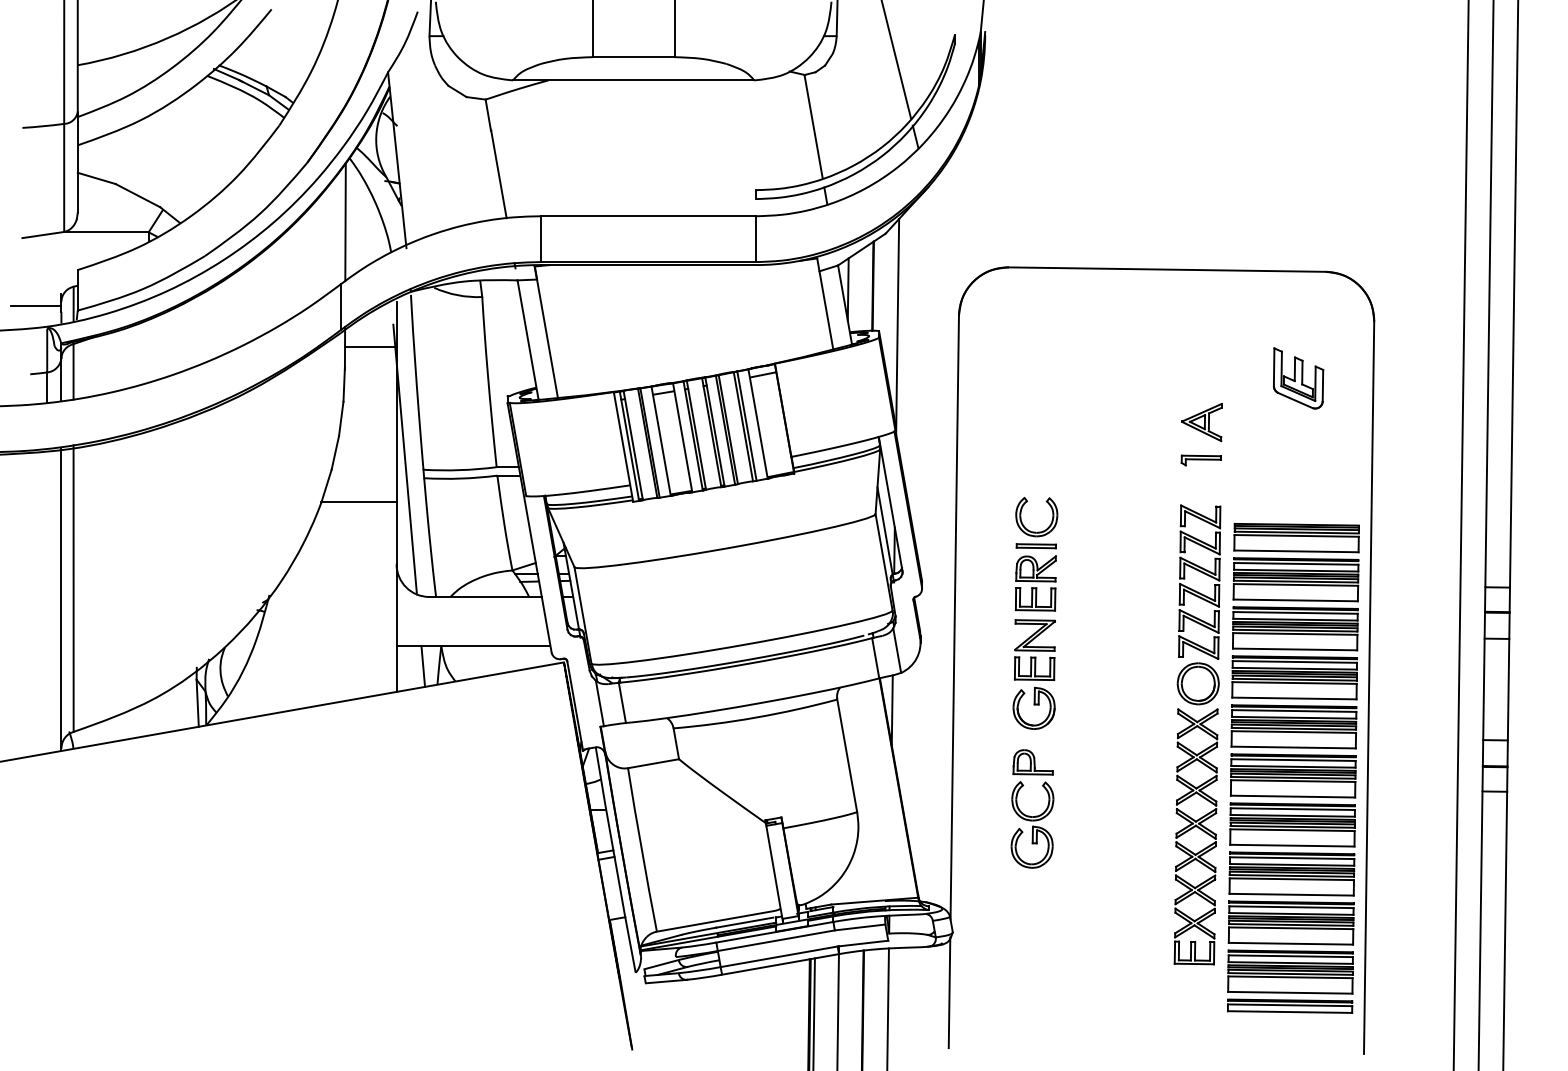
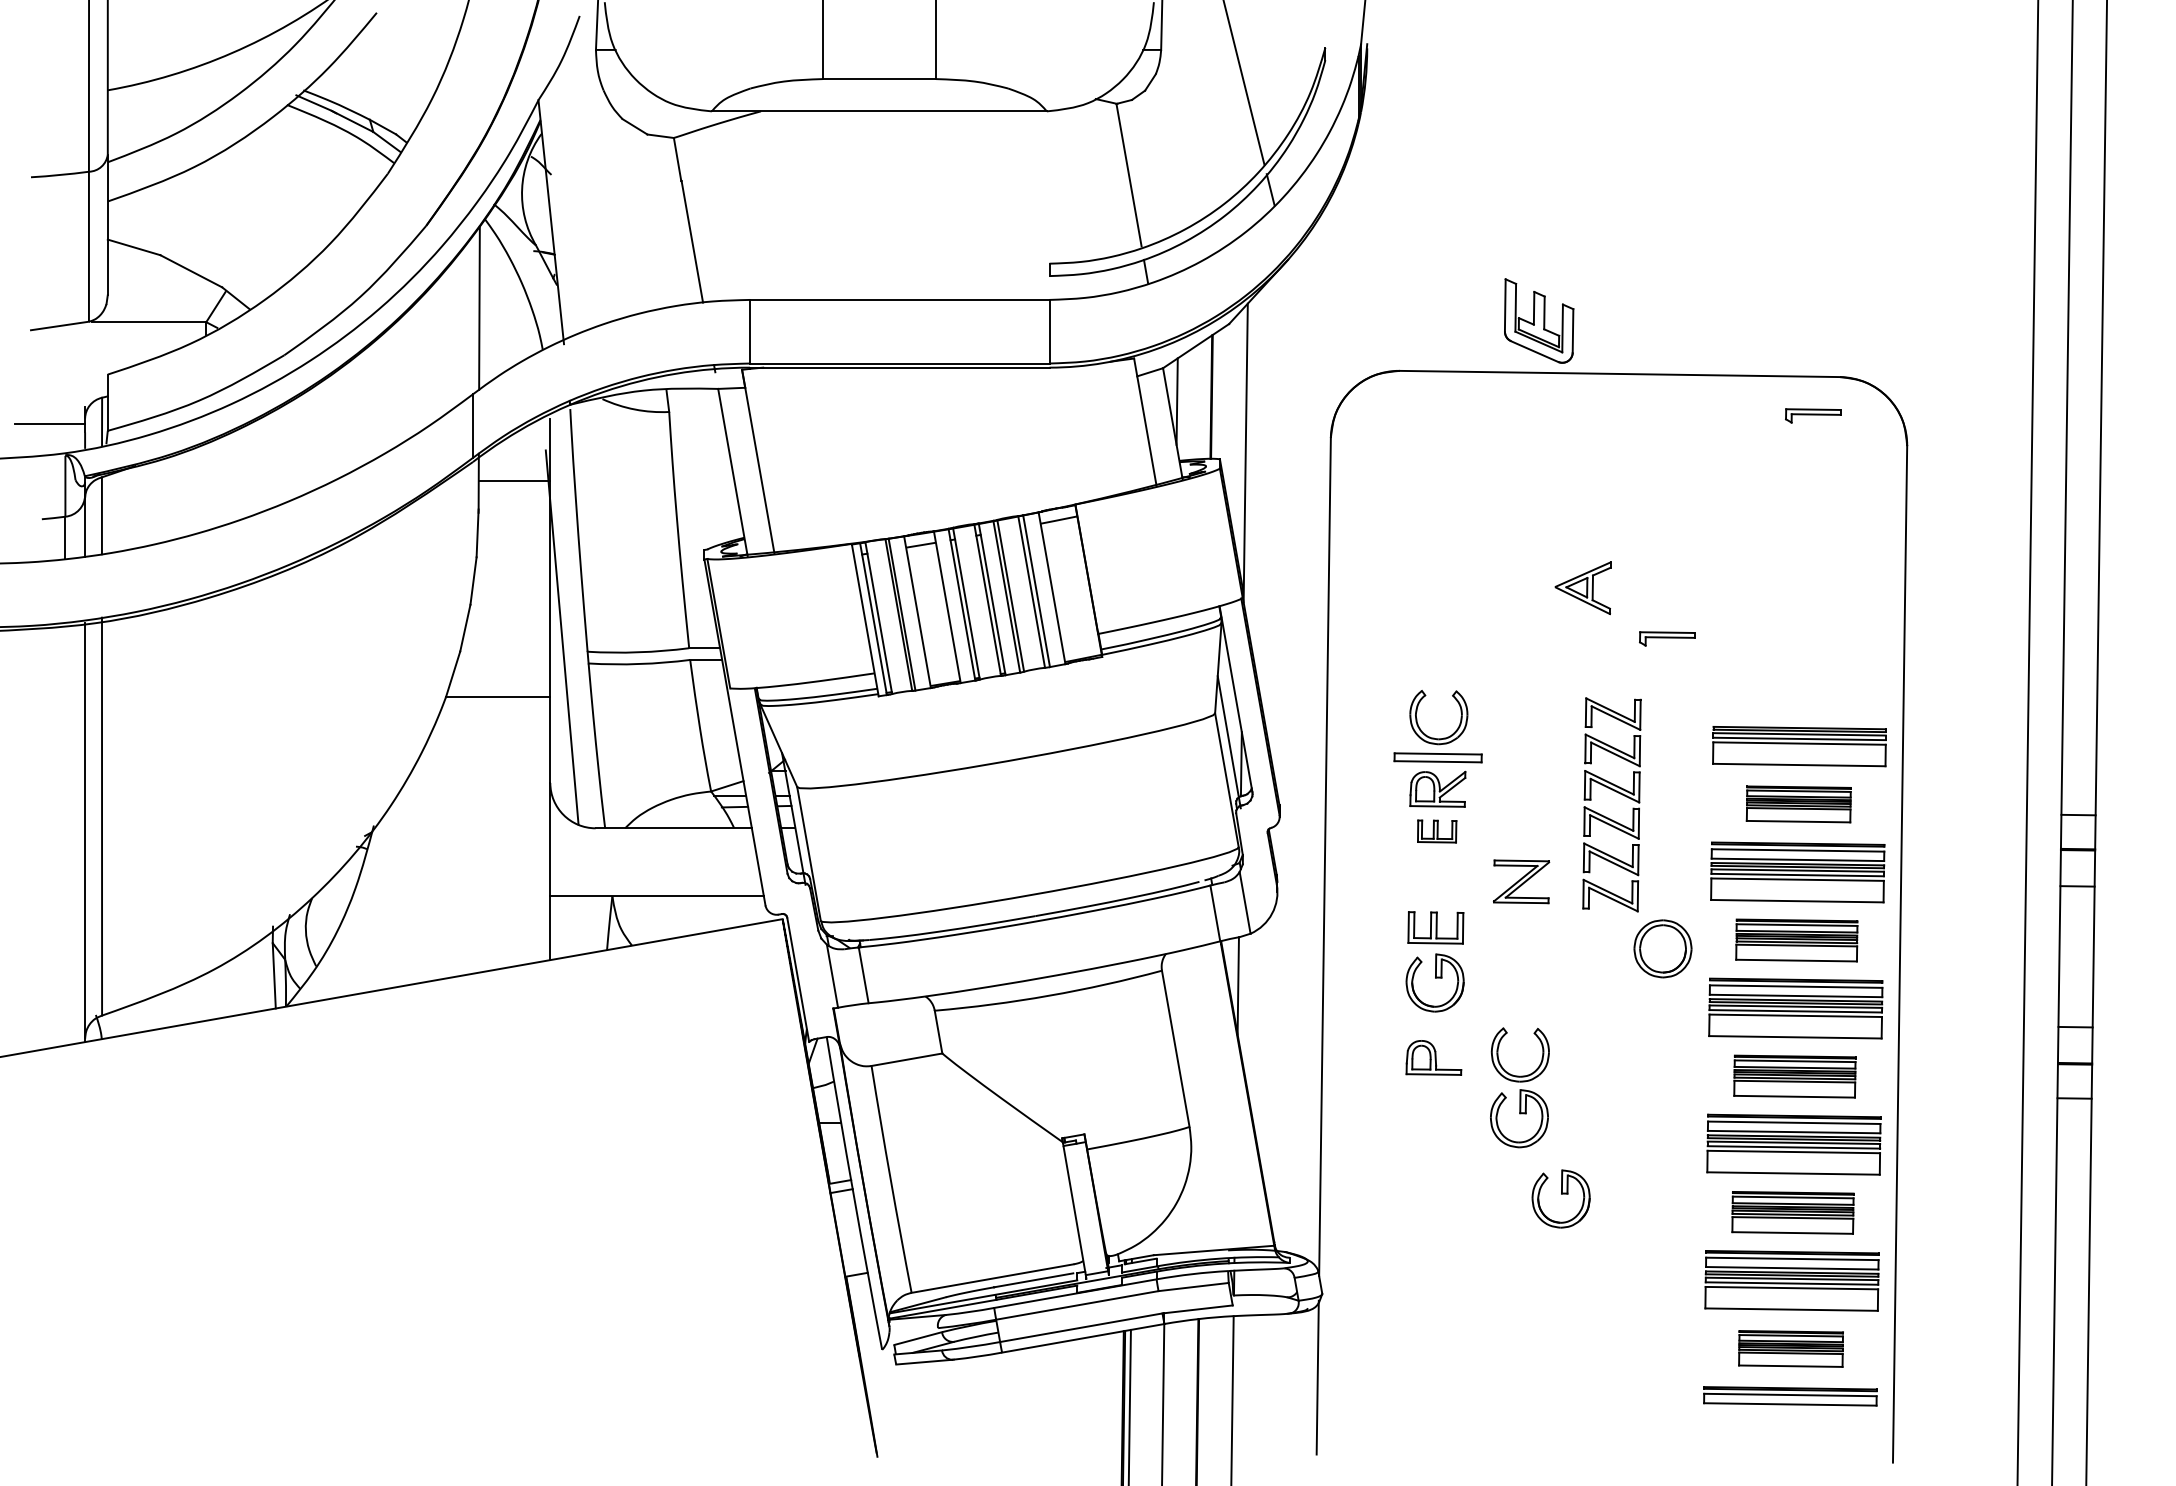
part: (1306, 299) -> (1813, 415), added
part: (1298, 378) -> (1539, 320), moved
part: (1201, 422) -> (1582, 588), moved
part: (1036, 545) -> (1438, 757), size x1.6
part: (1202, 573) -> (1616, 792), moved
part: (1295, 579) -> (1798, 804), size x0.6
part: (1035, 599) -> (1436, 831), size x0.7
part: (1035, 635) -> (1521, 881), moved
line: (422, 666) -> (586, 924), removed
part: (1294, 677) -> (1796, 940), size x0.7
part: (1293, 775) -> (1794, 1076), size x0.7
part: (1032, 824) -> (1519, 1087), moved
part: (1190, 830) -> (1651, 1152), removed
part: (1124, 863) -> (1560, 1198), added
part: (1291, 873) -> (1792, 1212), size x0.7
part: (1290, 971) -> (1790, 1348), size x0.6

